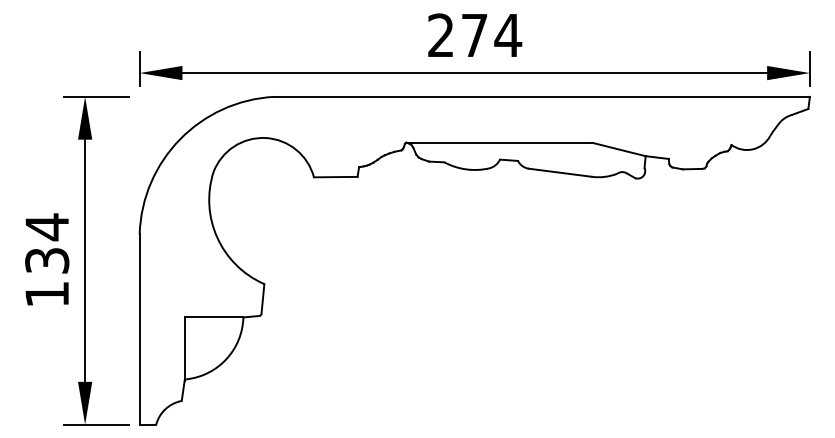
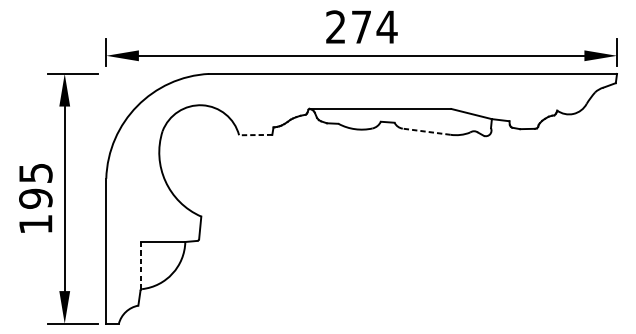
line: (560, 172) -> (426, 131), solid -> dashed
line: (335, 177) -> (255, 135), solid -> dashed
text: (47, 243) -> (36, 185), 134 -> 195
line: (184, 349) -> (140, 266), solid -> dashed

